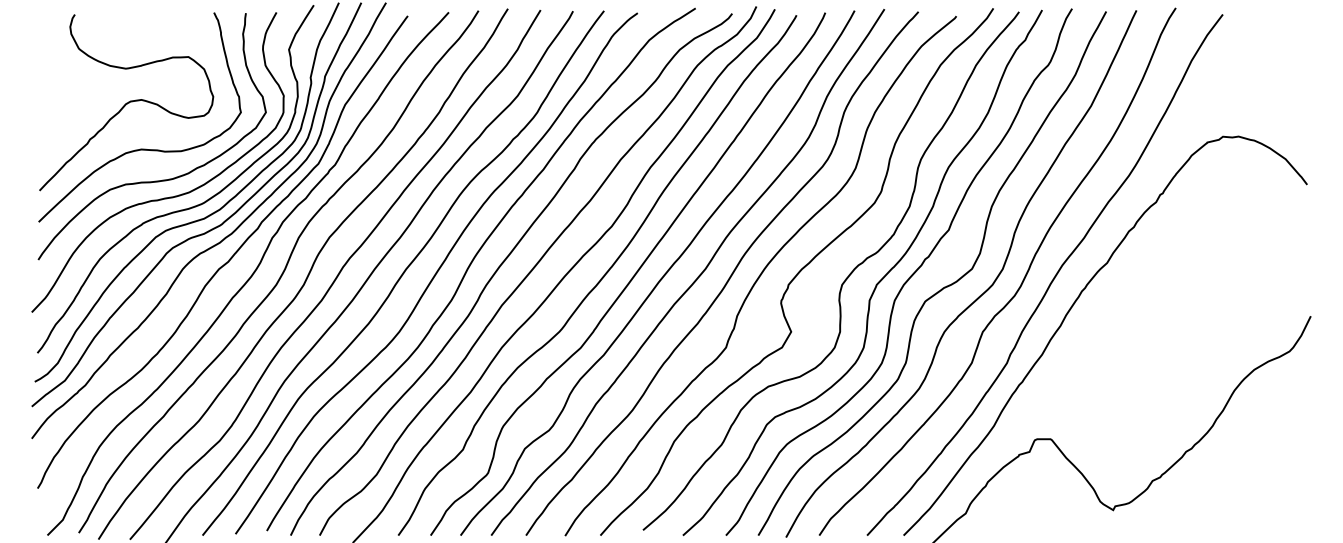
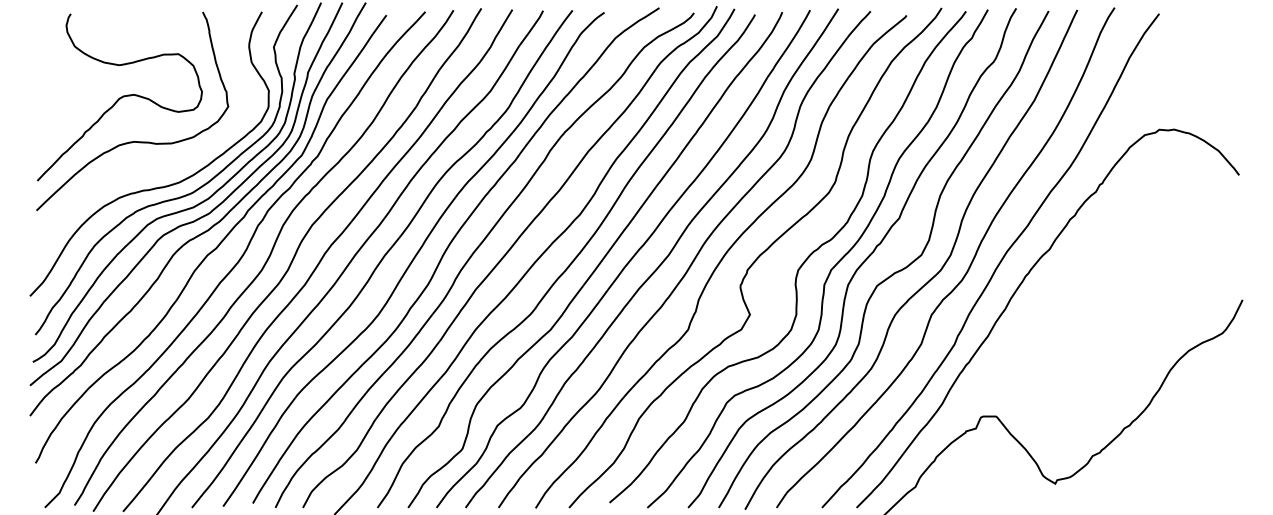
curve: (155, 180) -> (147, 171), removed

